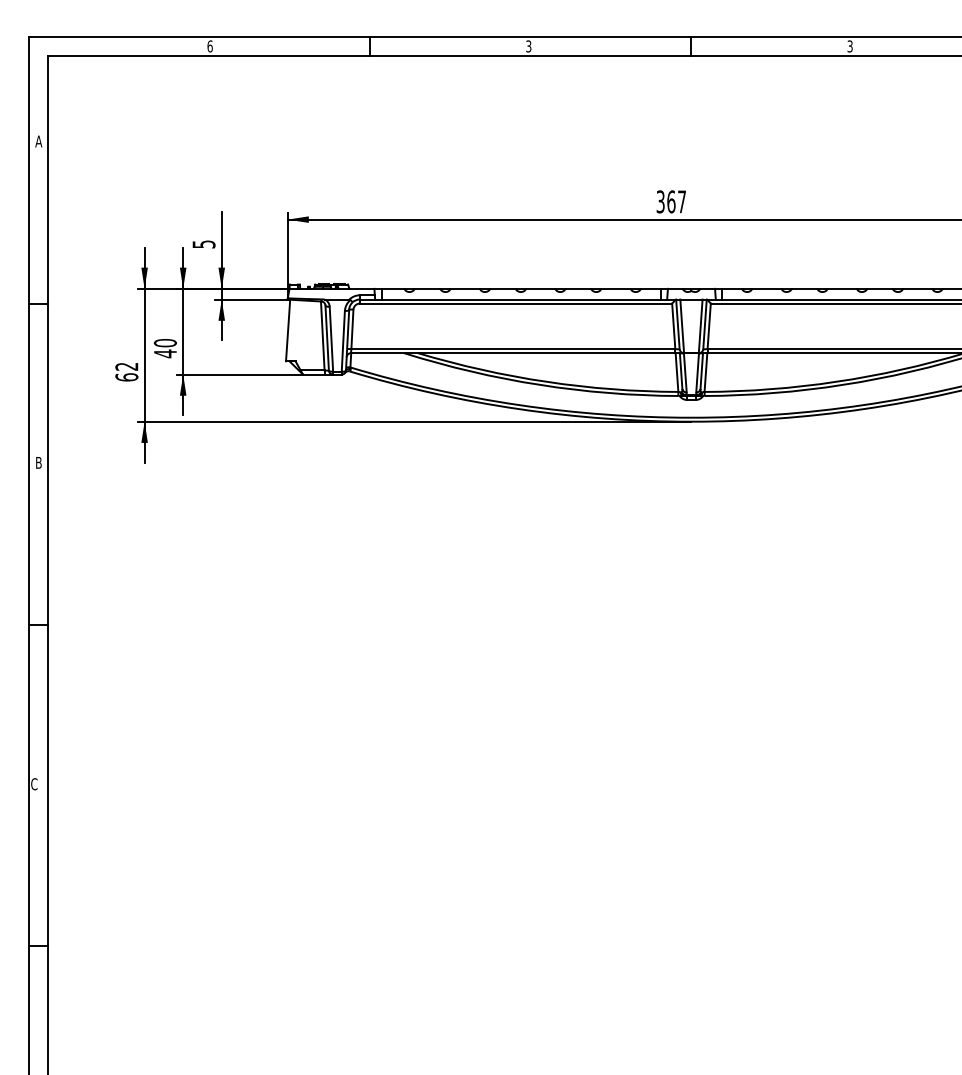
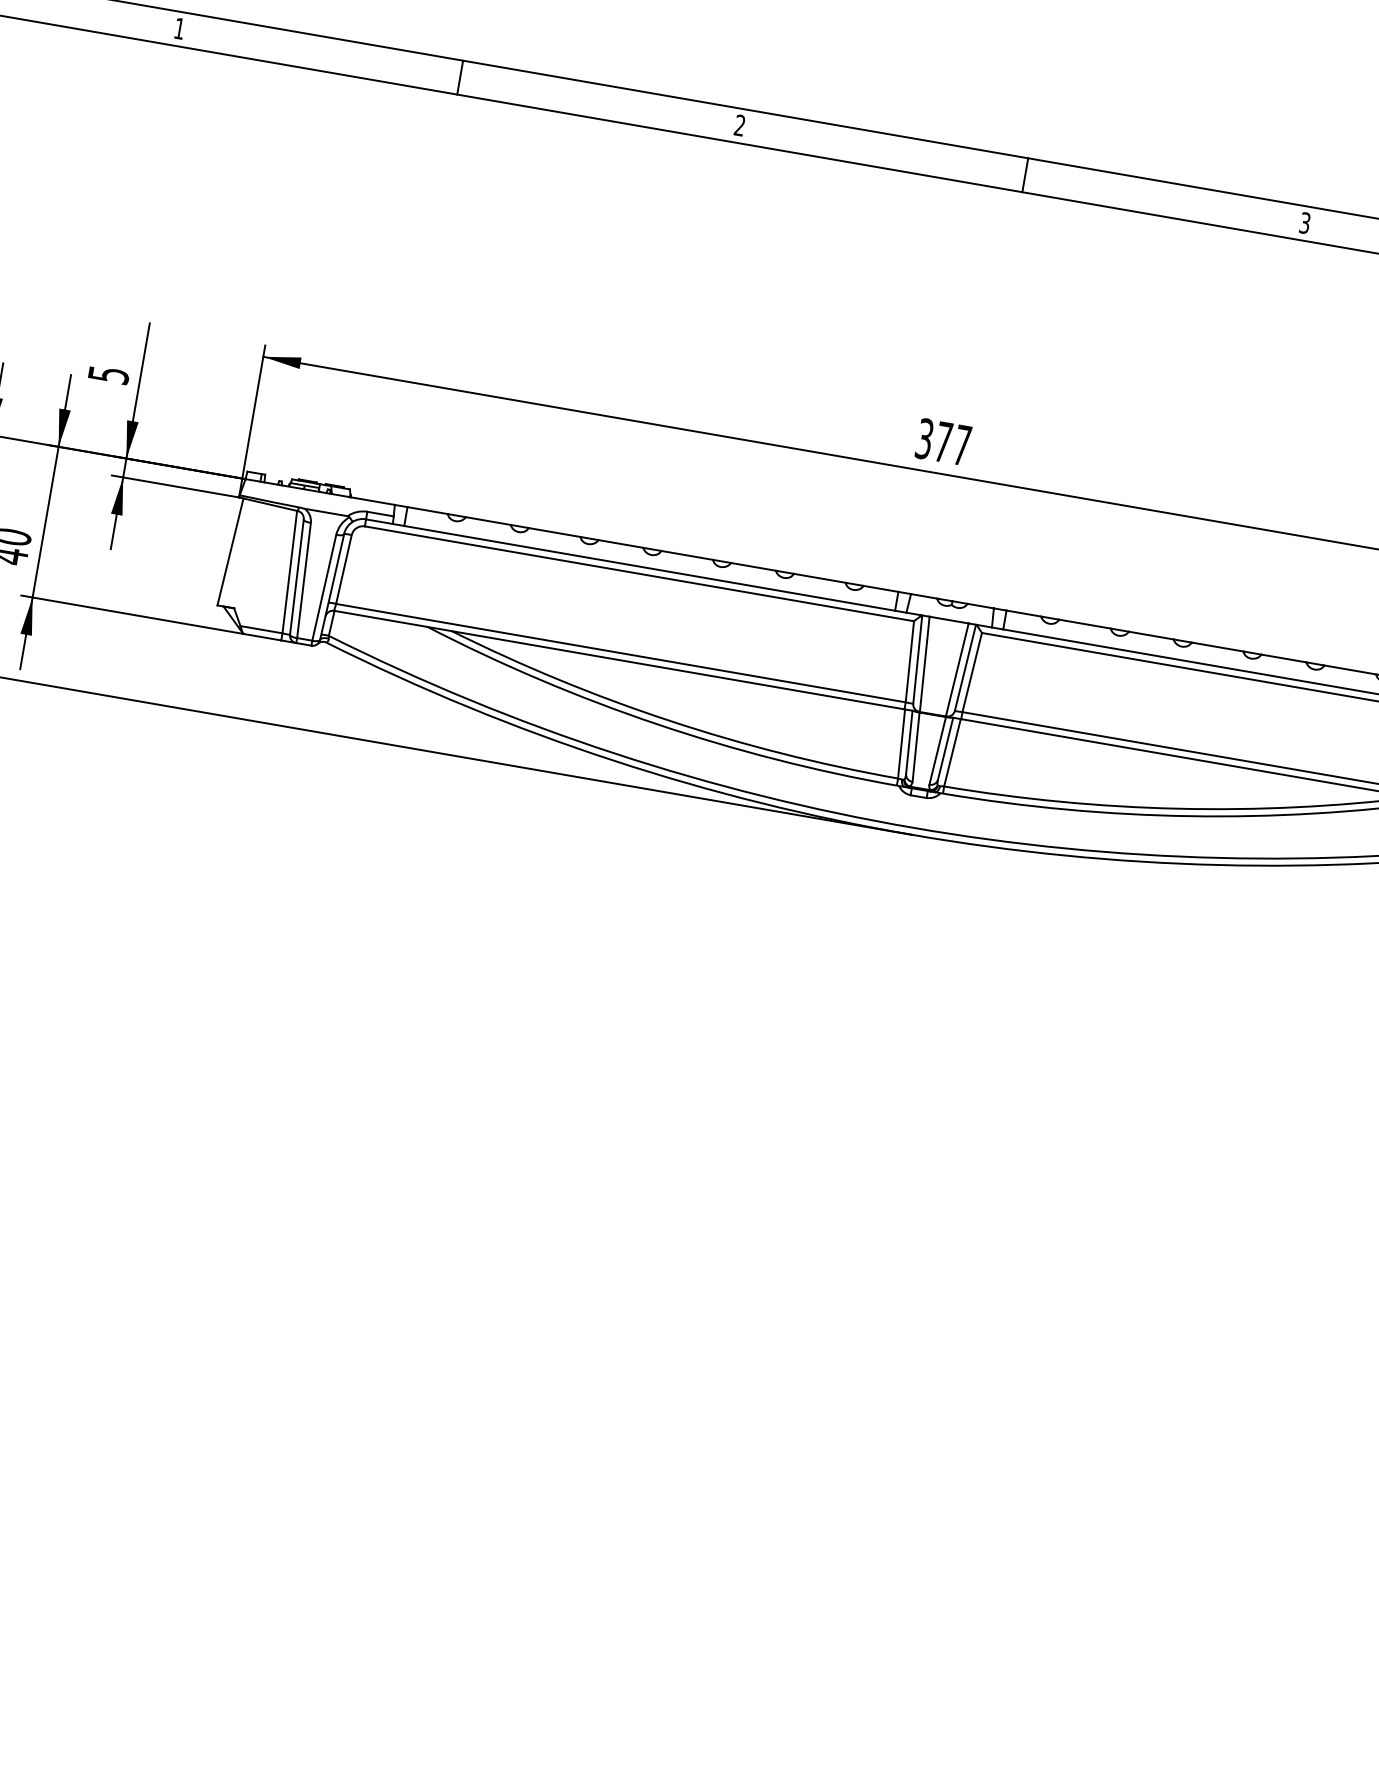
text: (209, 46) -> (178, 28), 6 -> 1
text: (528, 46) -> (739, 125), 3 -> 2
text: (671, 201) -> (943, 441), 367 -> 377

